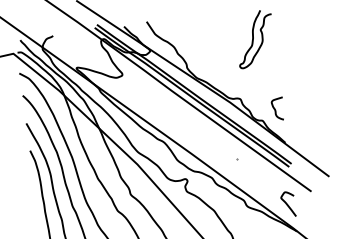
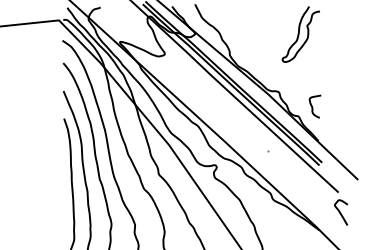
curve: (287, 204) -> (340, 212), moved

